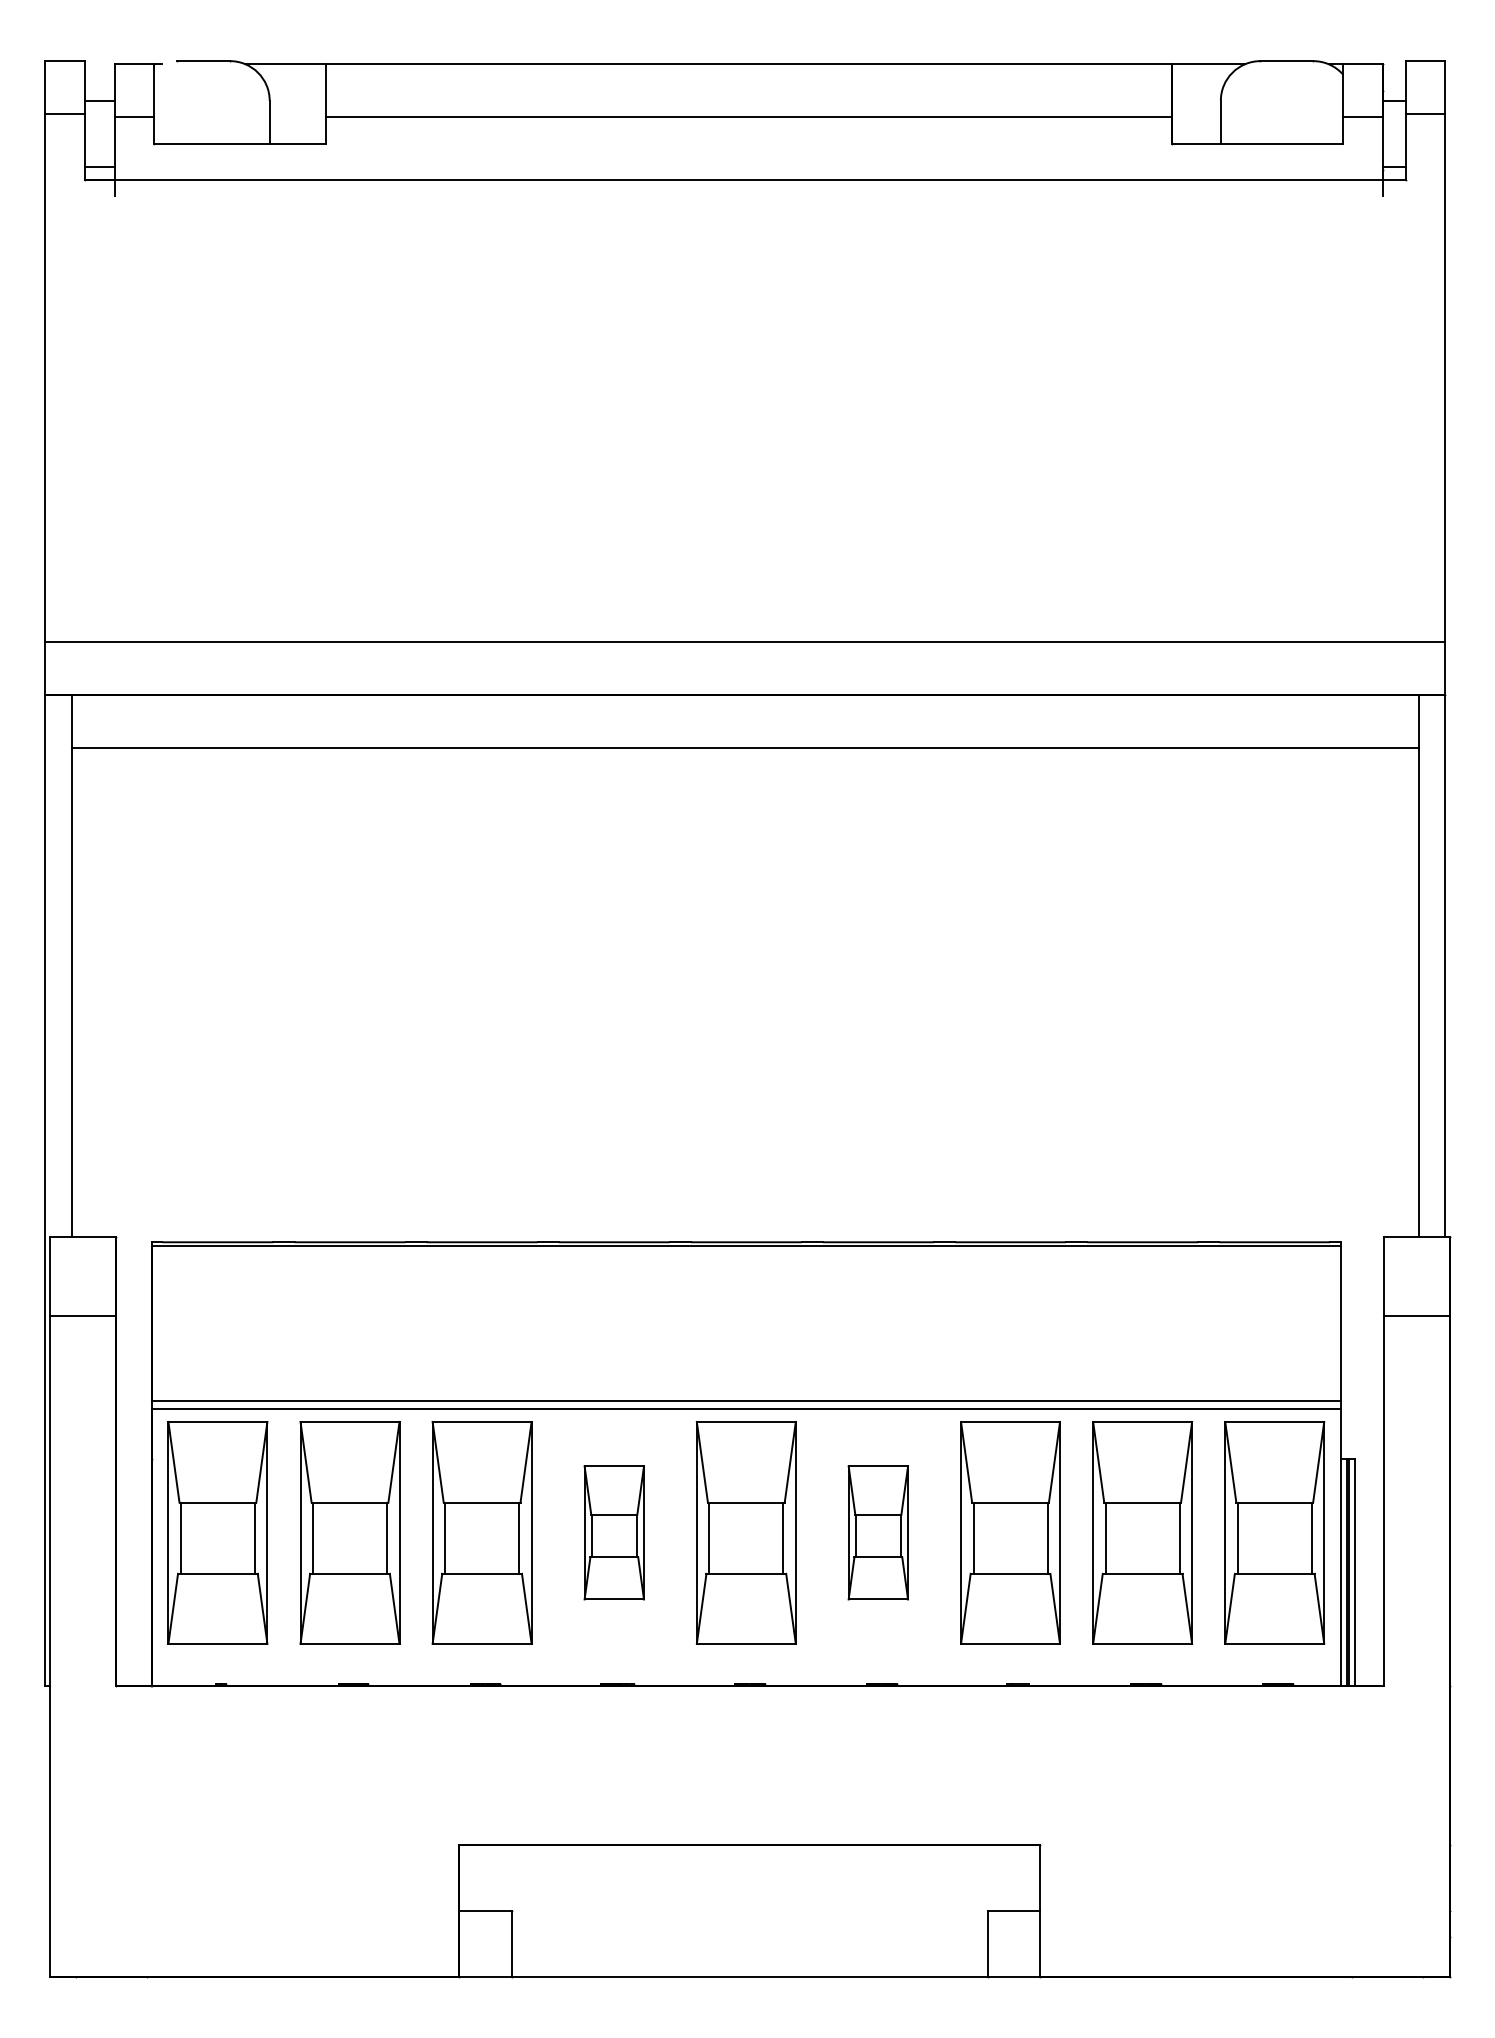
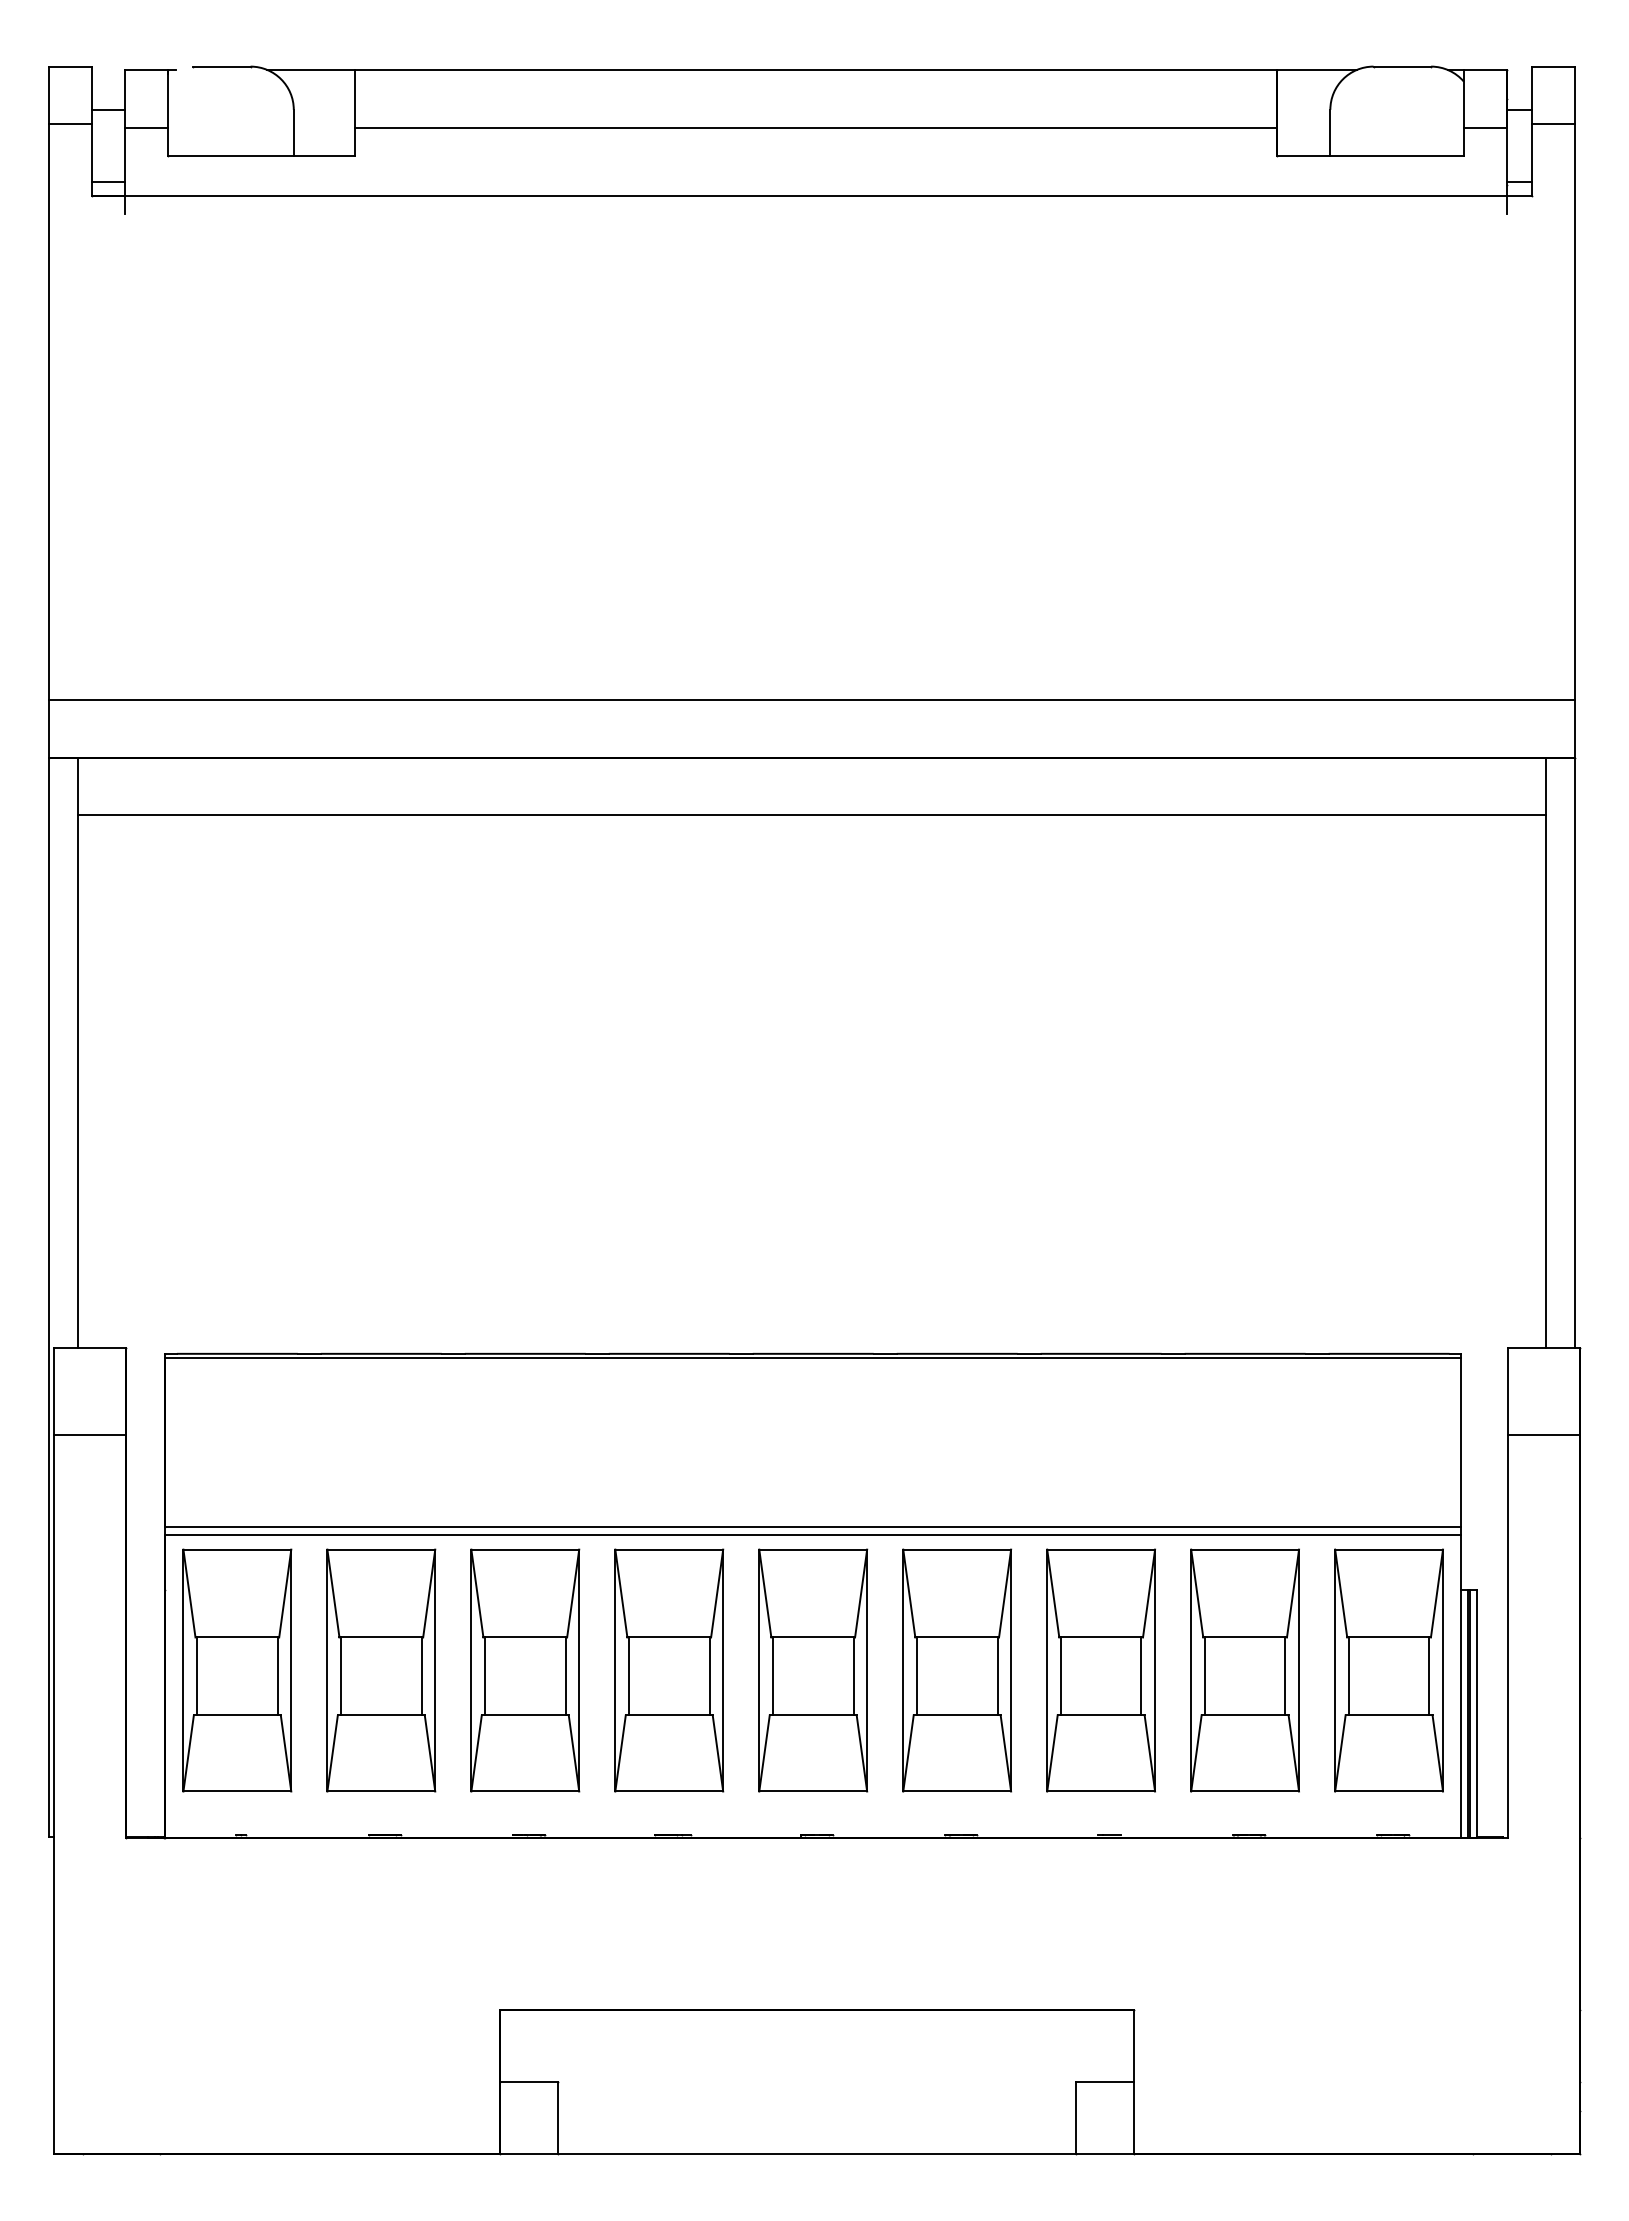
part: (614, 1532) -> (669, 1670), size x1.67
part: (877, 1532) -> (956, 1670), size x1.67

